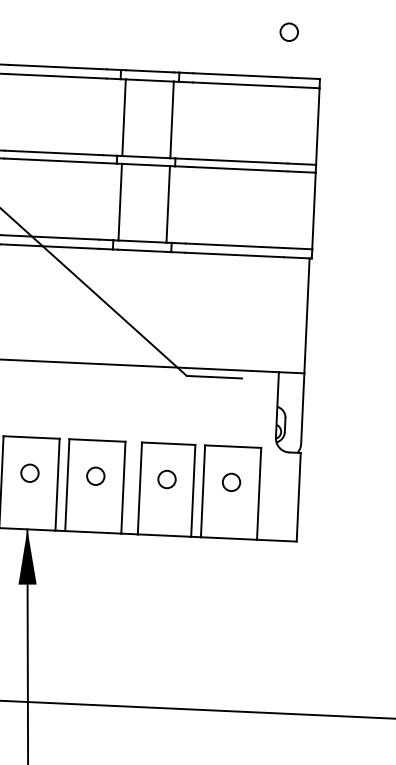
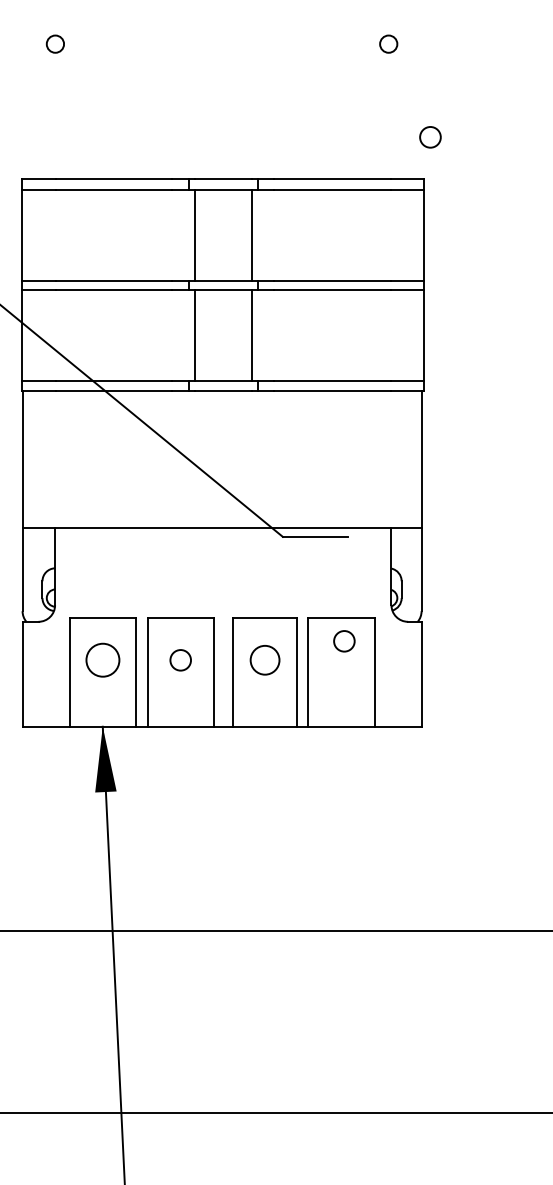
circle: (289, 32) -> (430, 137), moved
circle: (29, 473) -> (102, 660), size x1.6
circle: (166, 479) -> (264, 660), size x1.4
circle: (231, 482) -> (344, 641), moved

